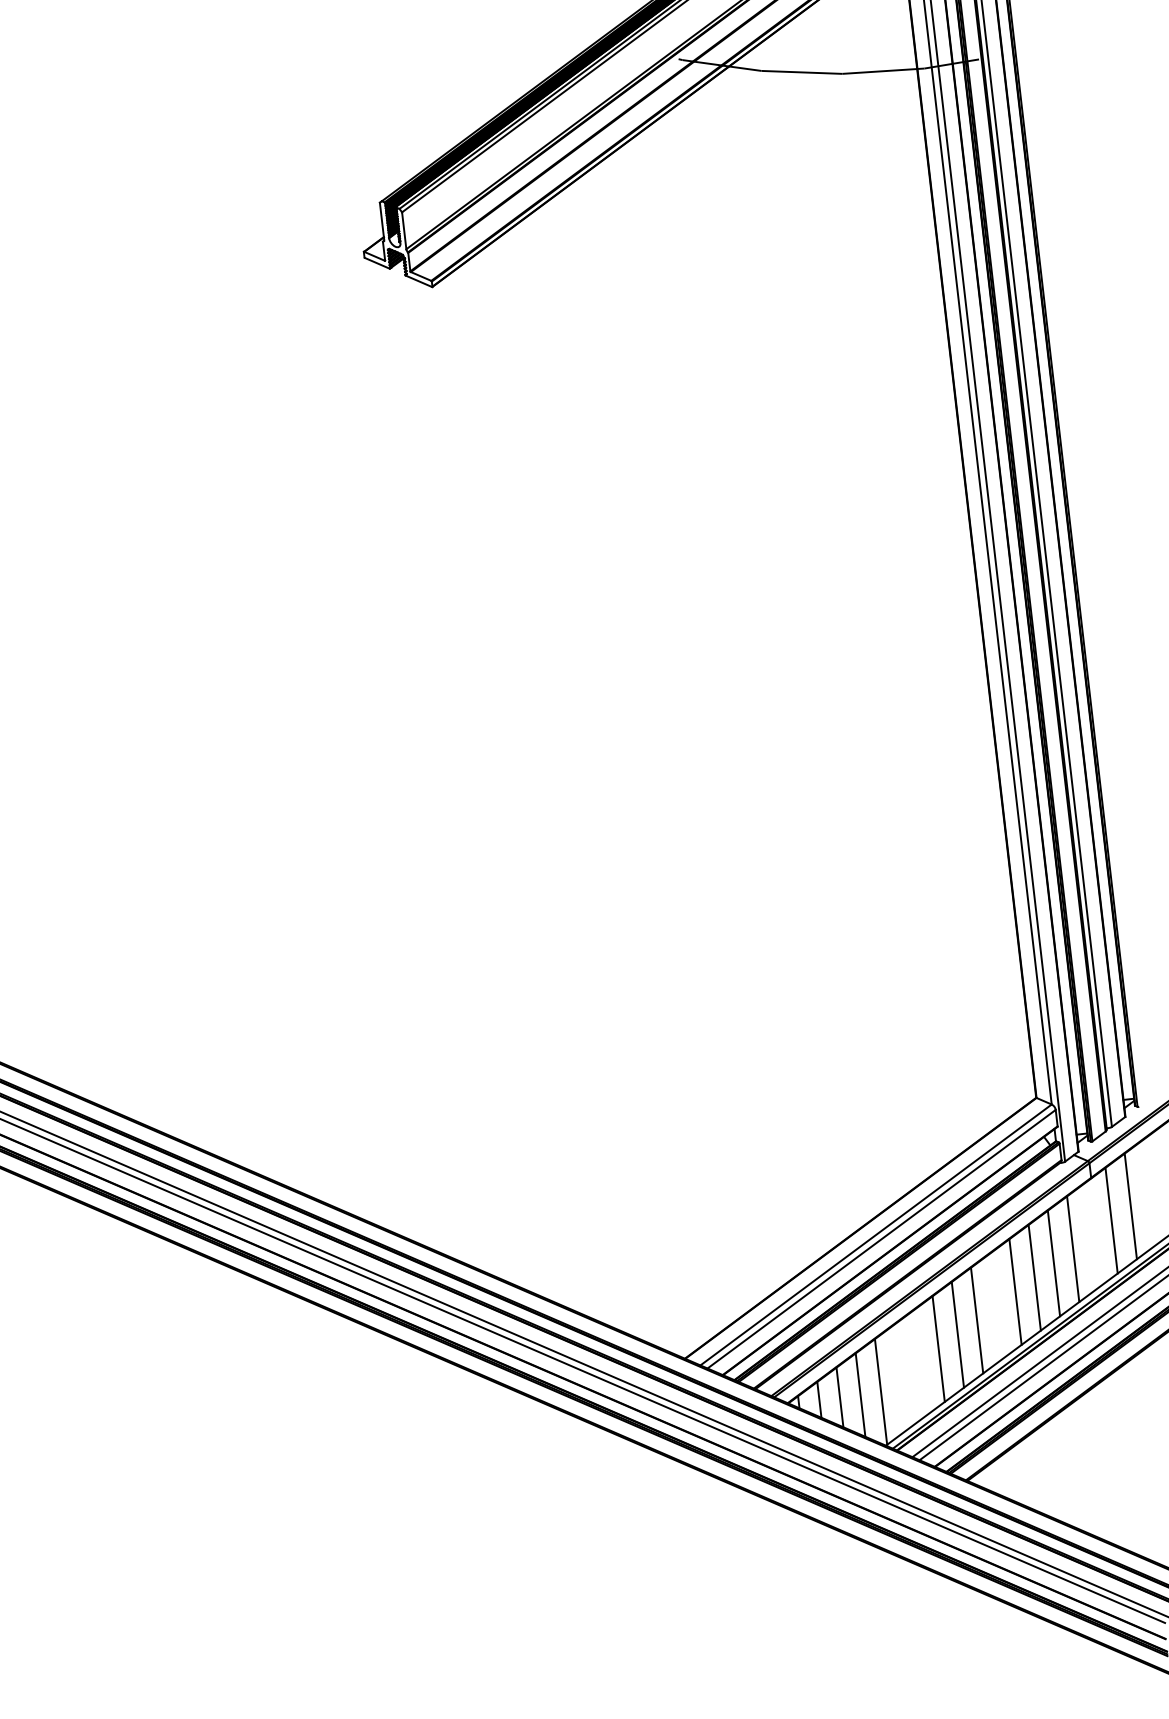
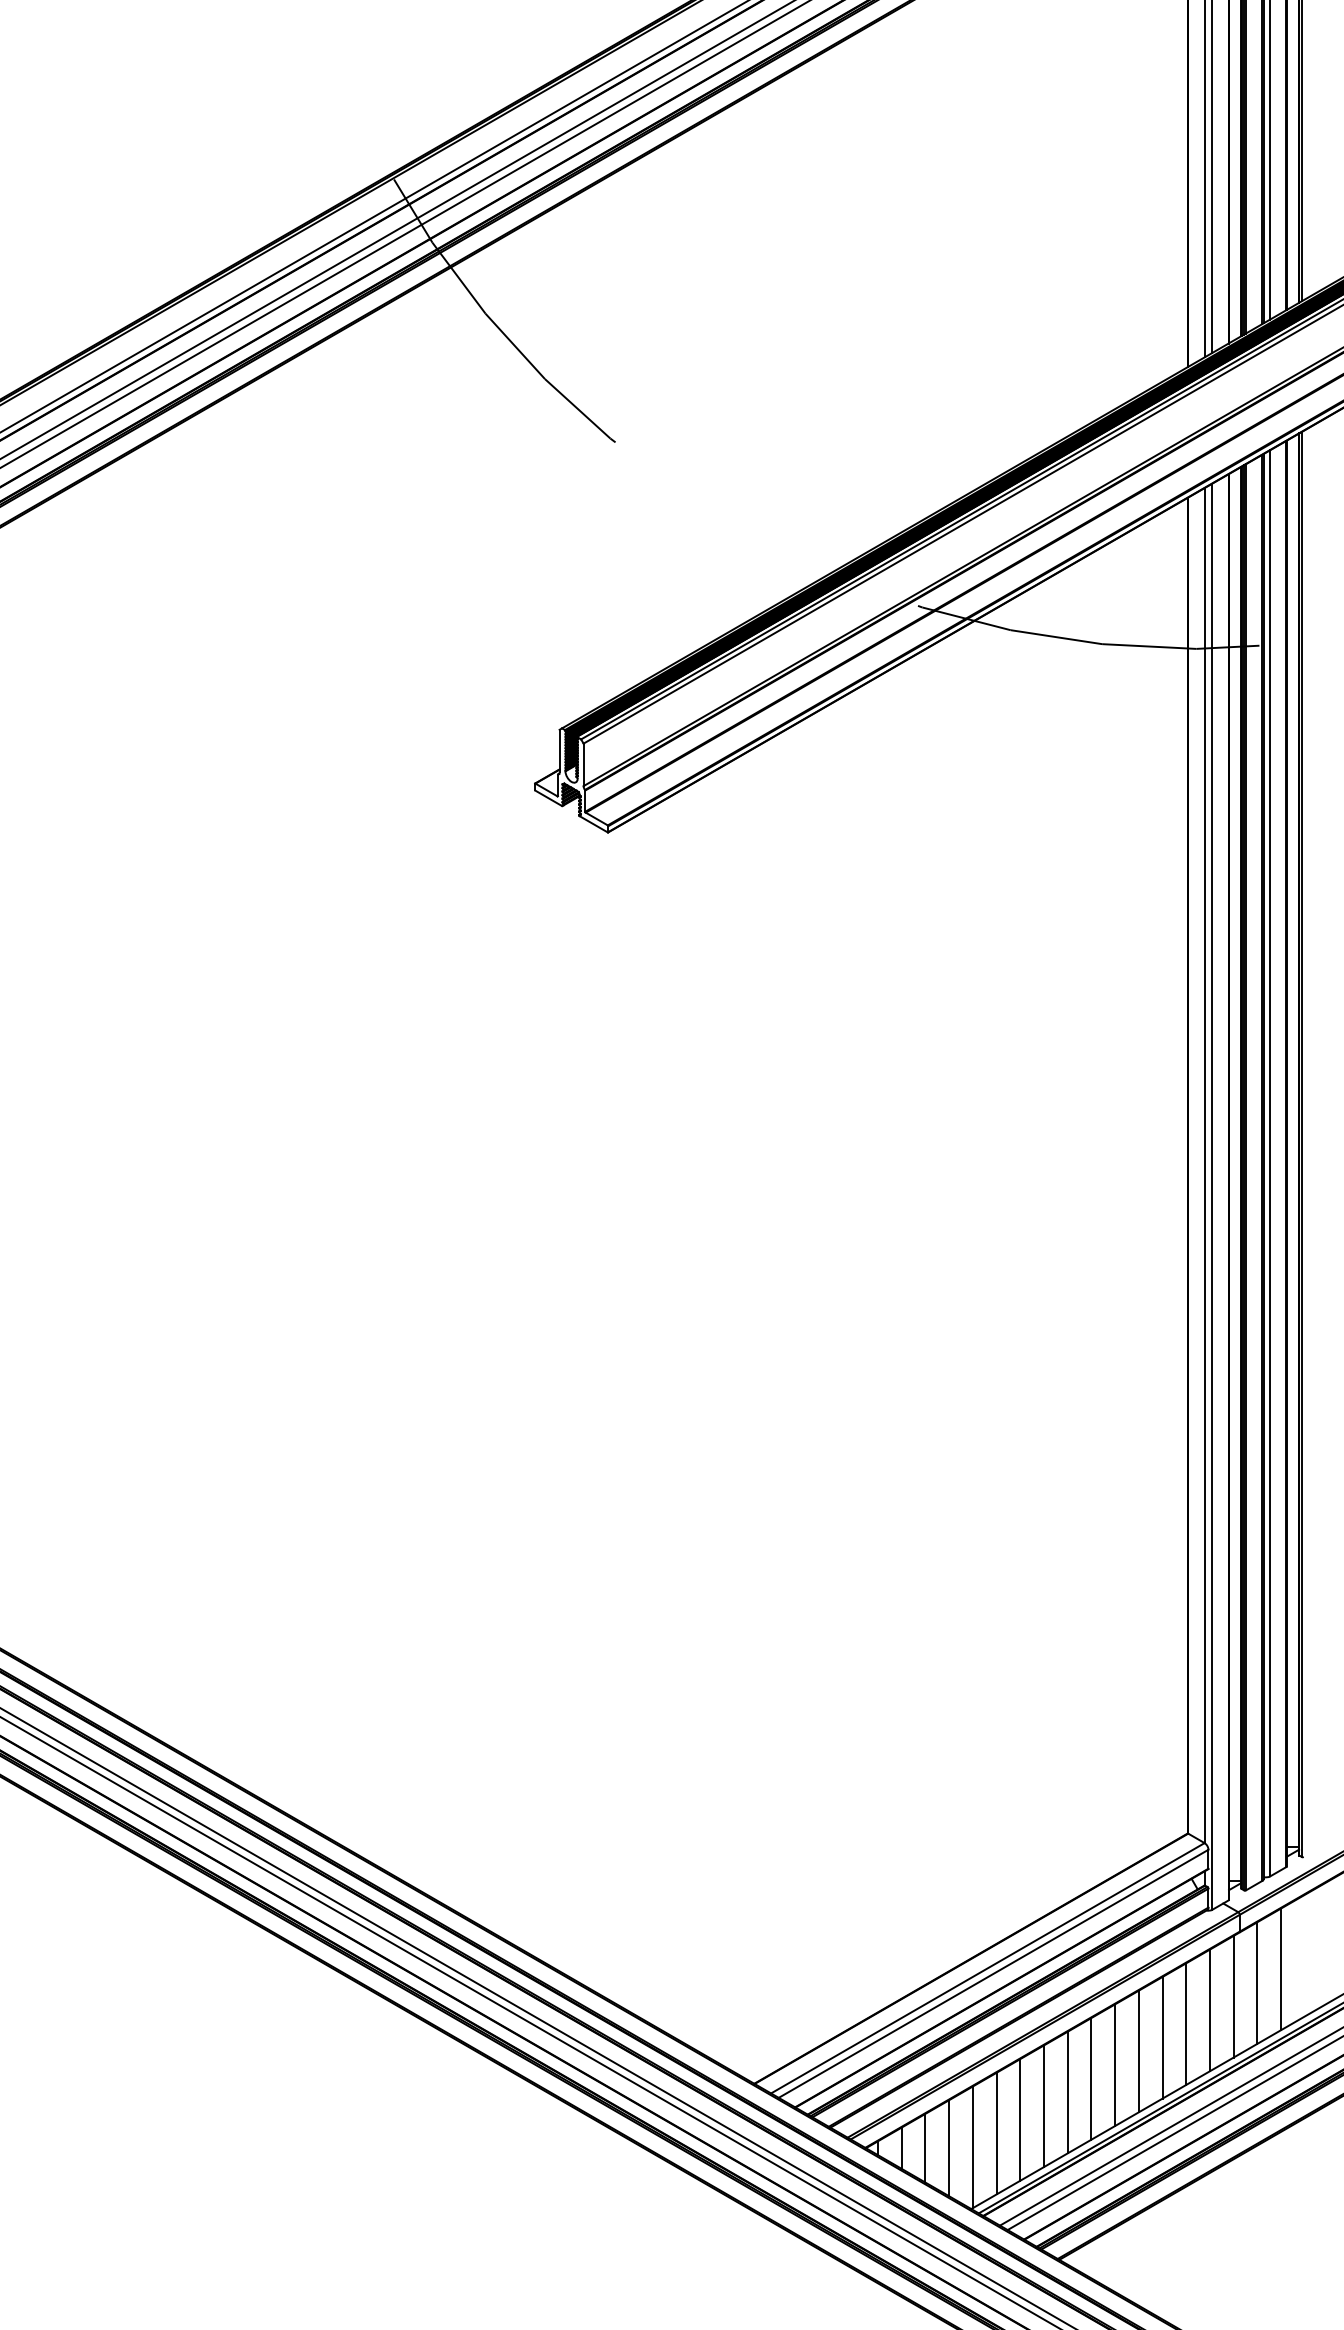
line: (1092, 1234) -> (1233, 1996), added
line: (996, 1305) -> (1115, 2064), added
line: (919, 1362) -> (1020, 2119), added
line: (900, 1377) -> (996, 2133), added

